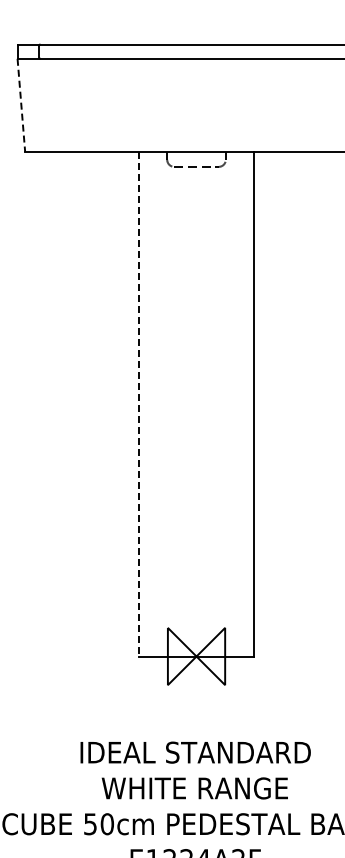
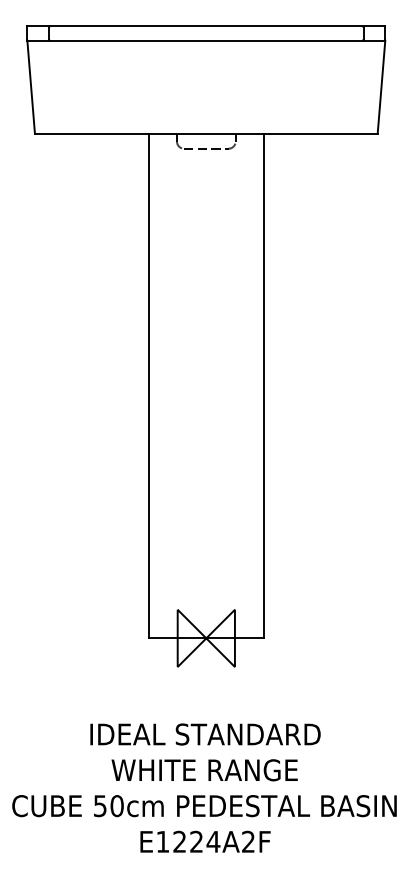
line: (21, 105) -> (31, 87), dashed -> solid
line: (139, 404) -> (149, 386), dashed -> solid

